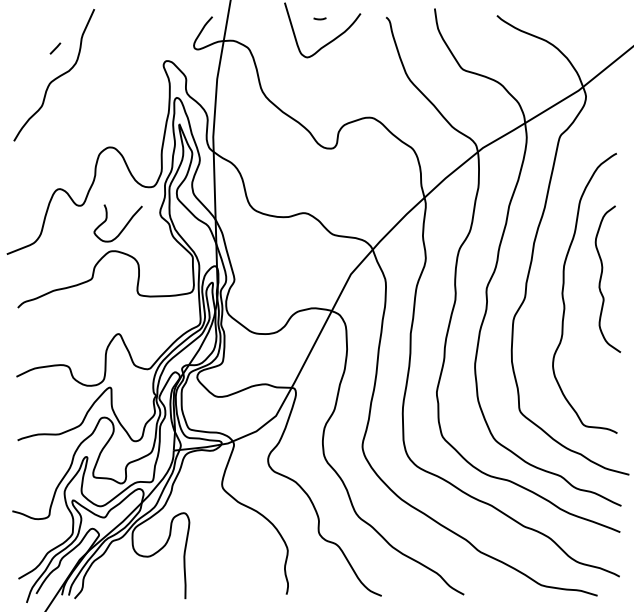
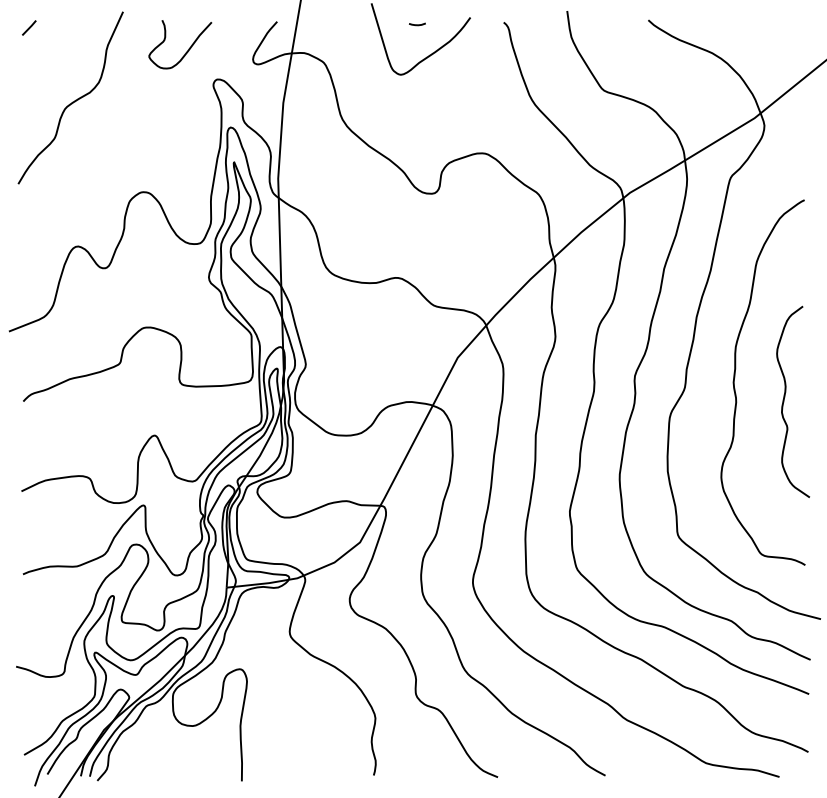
line: (55, 48) -> (29, 27), moved
curve: (122, 228) -> (185, 51), moved
curve: (602, 275) -> (785, 397), moved

